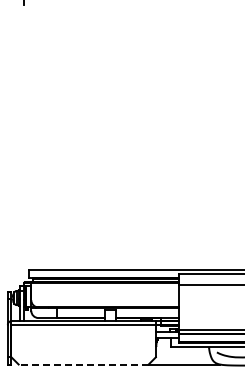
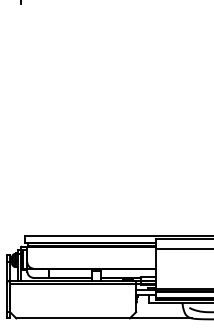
line: (83, 364) -> (72, 318), dashed -> solid

